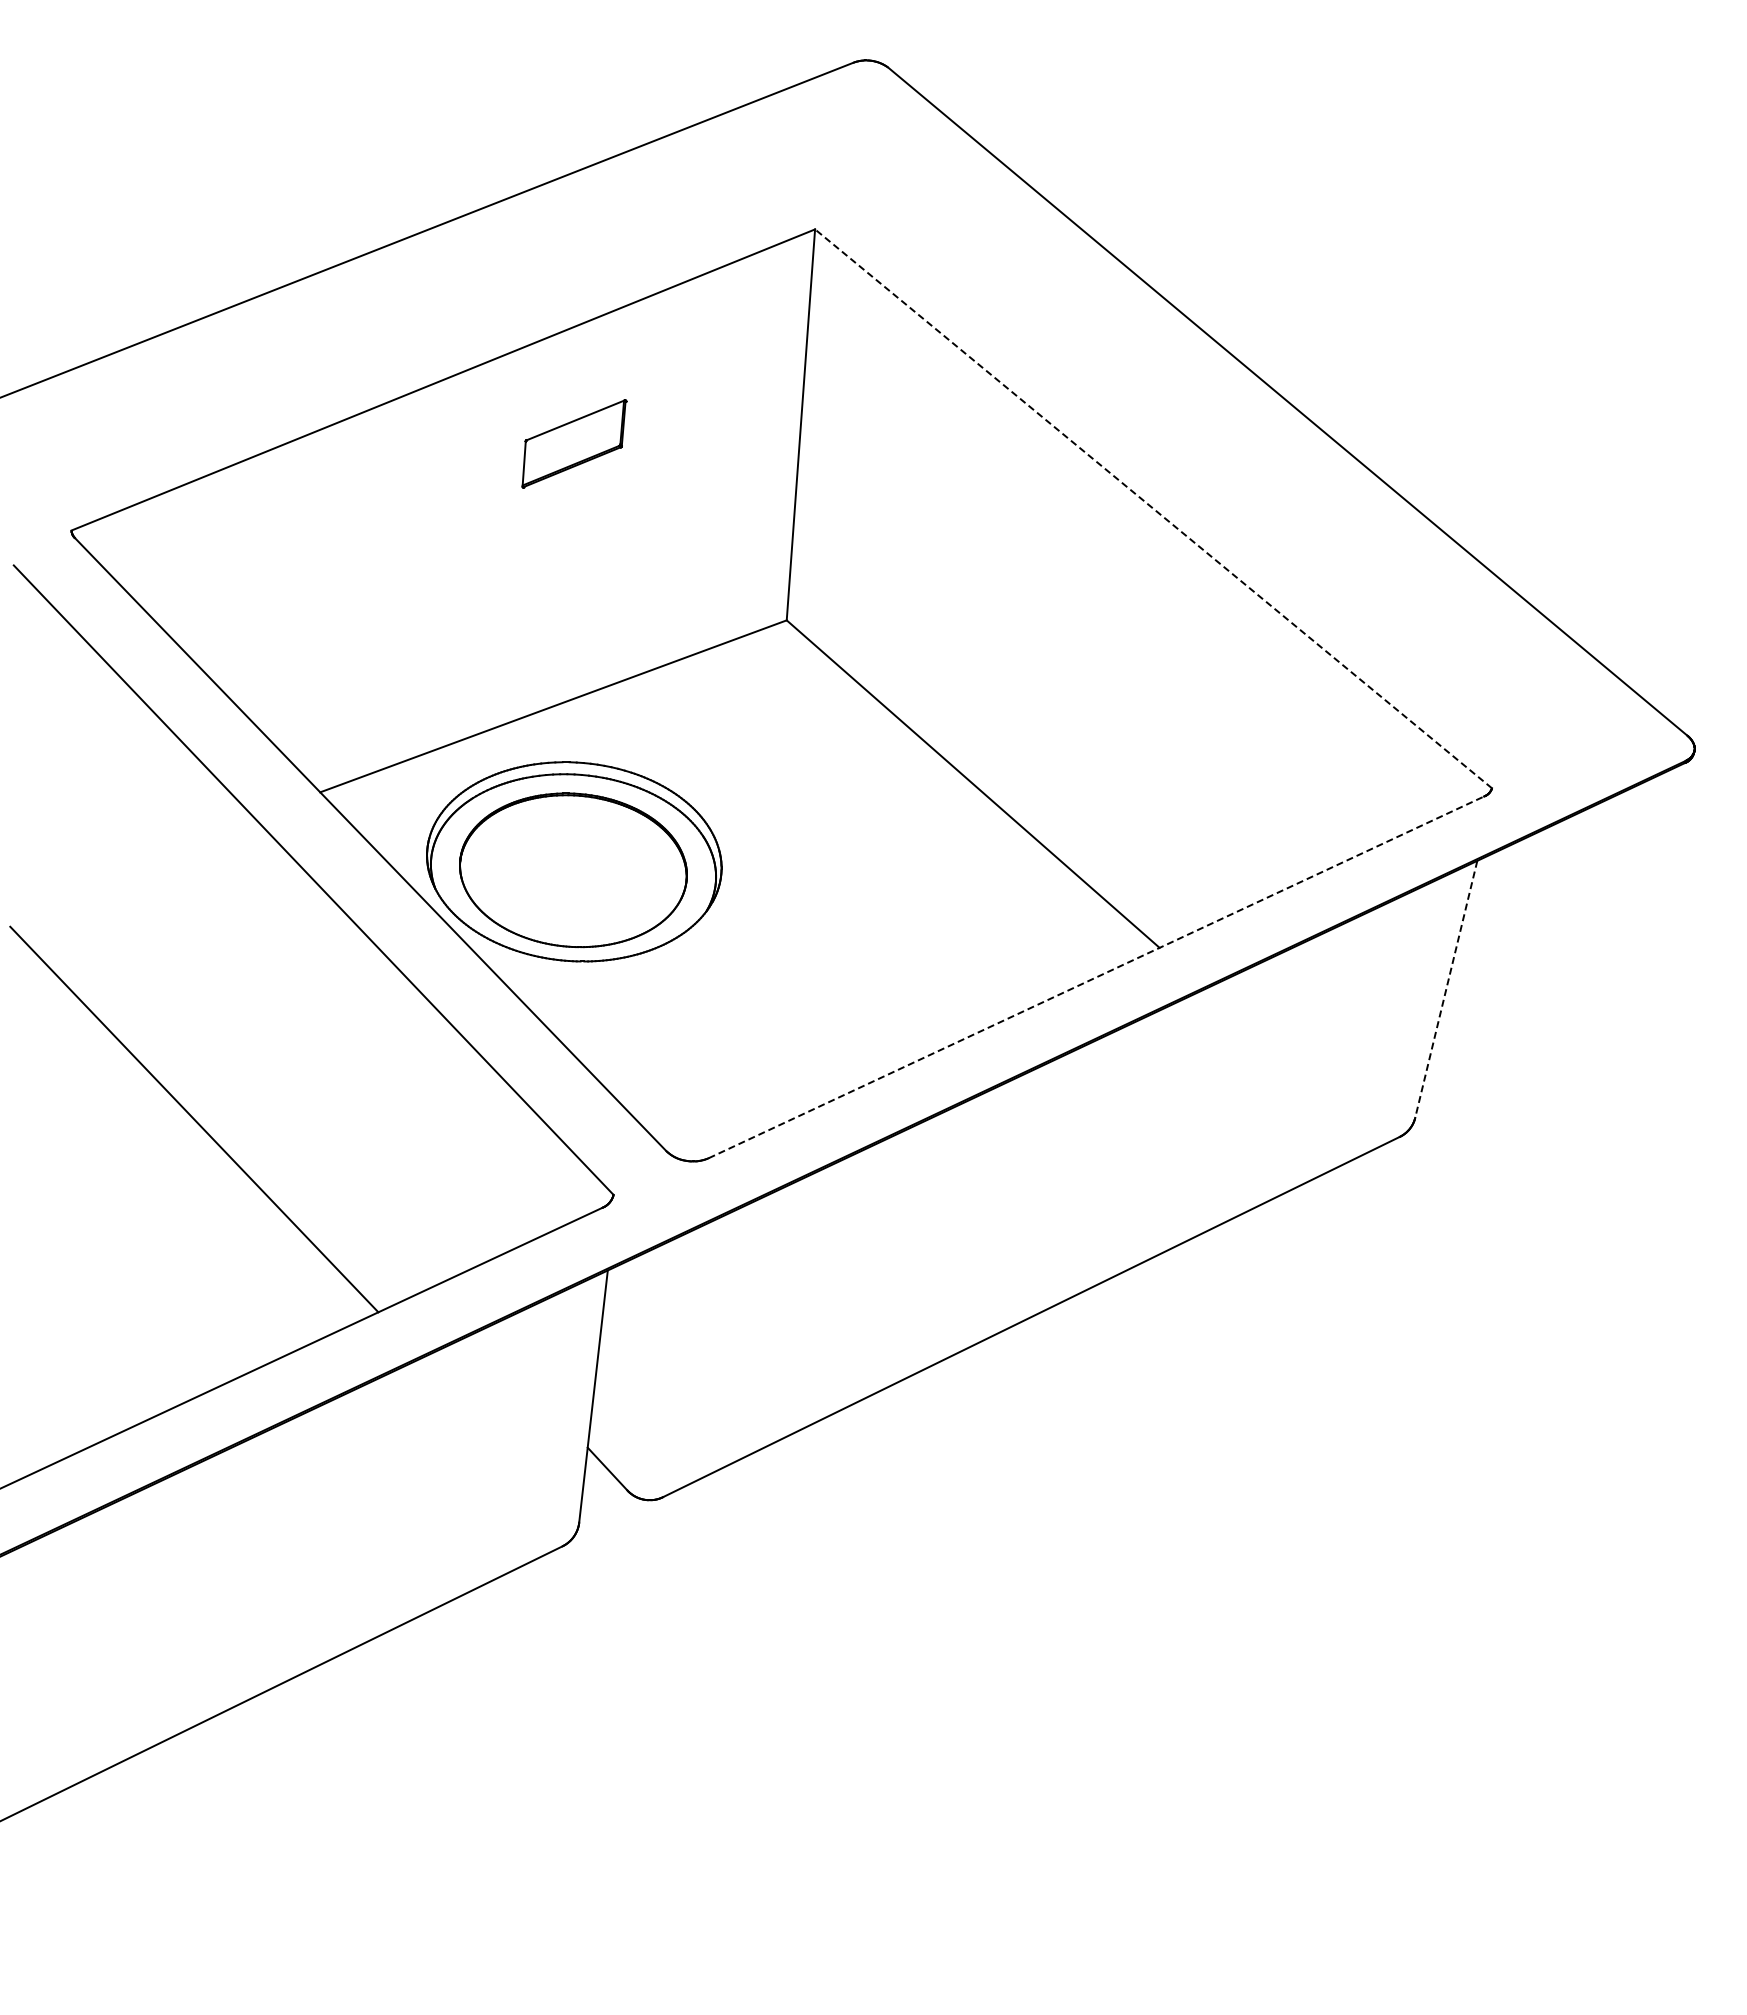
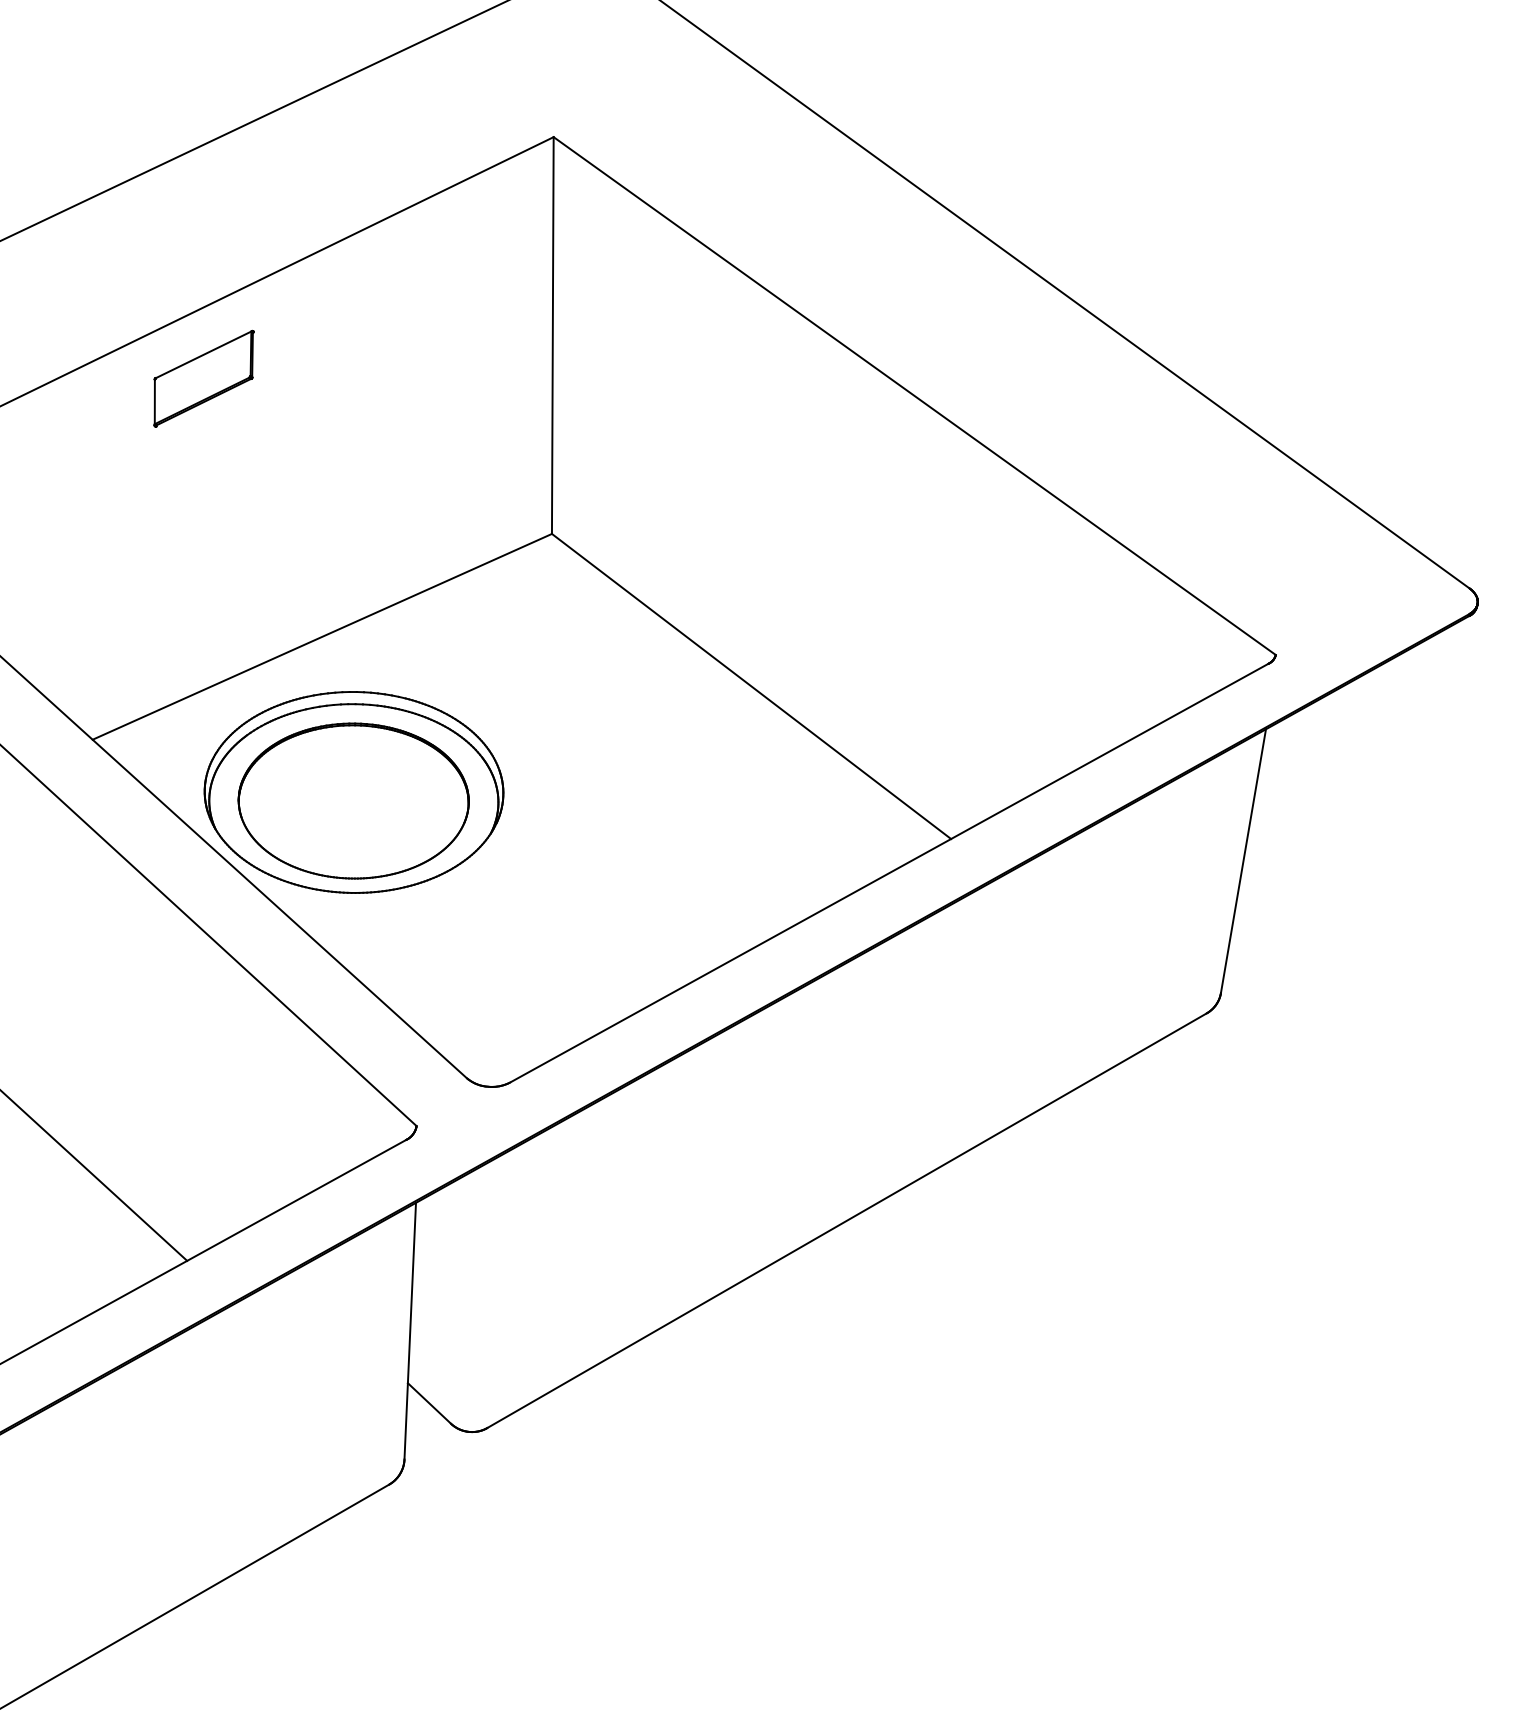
part: (574, 443) -> (204, 378), moved
line: (1153, 508) -> (914, 395), dashed -> solid
line: (1096, 977) -> (889, 873), dashed -> solid
line: (1446, 989) -> (1243, 861), dashed -> solid

